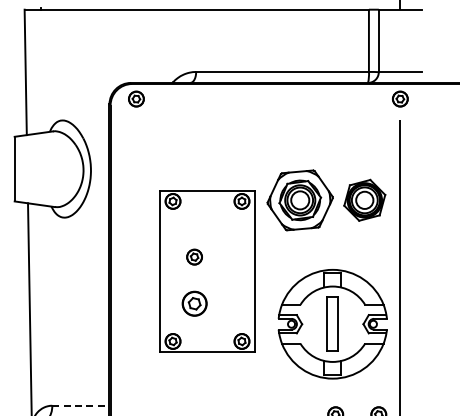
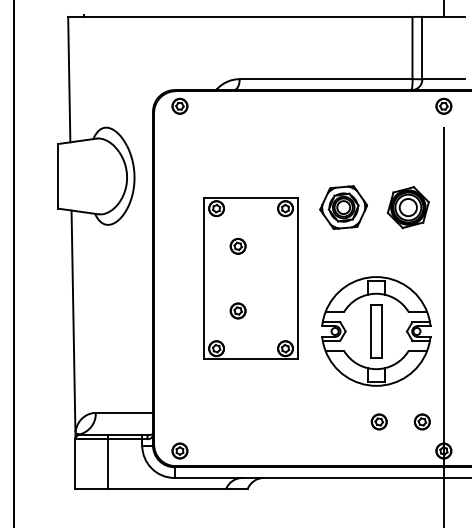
part: (299, 200) -> (343, 207), size x0.71
part: (193, 257) -> (237, 246), moved
part: (193, 303) -> (237, 310), size x0.62
line: (80, 405) -> (124, 412), dashed -> solid

